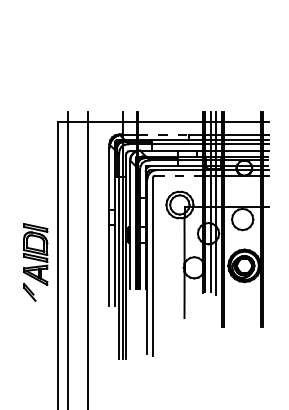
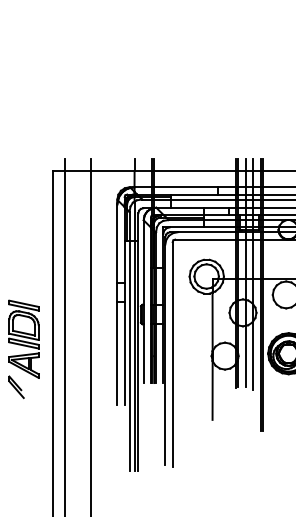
line: (164, 134) -> (187, 187), dashed -> solid
line: (178, 175) -> (204, 239), dashed -> solid

